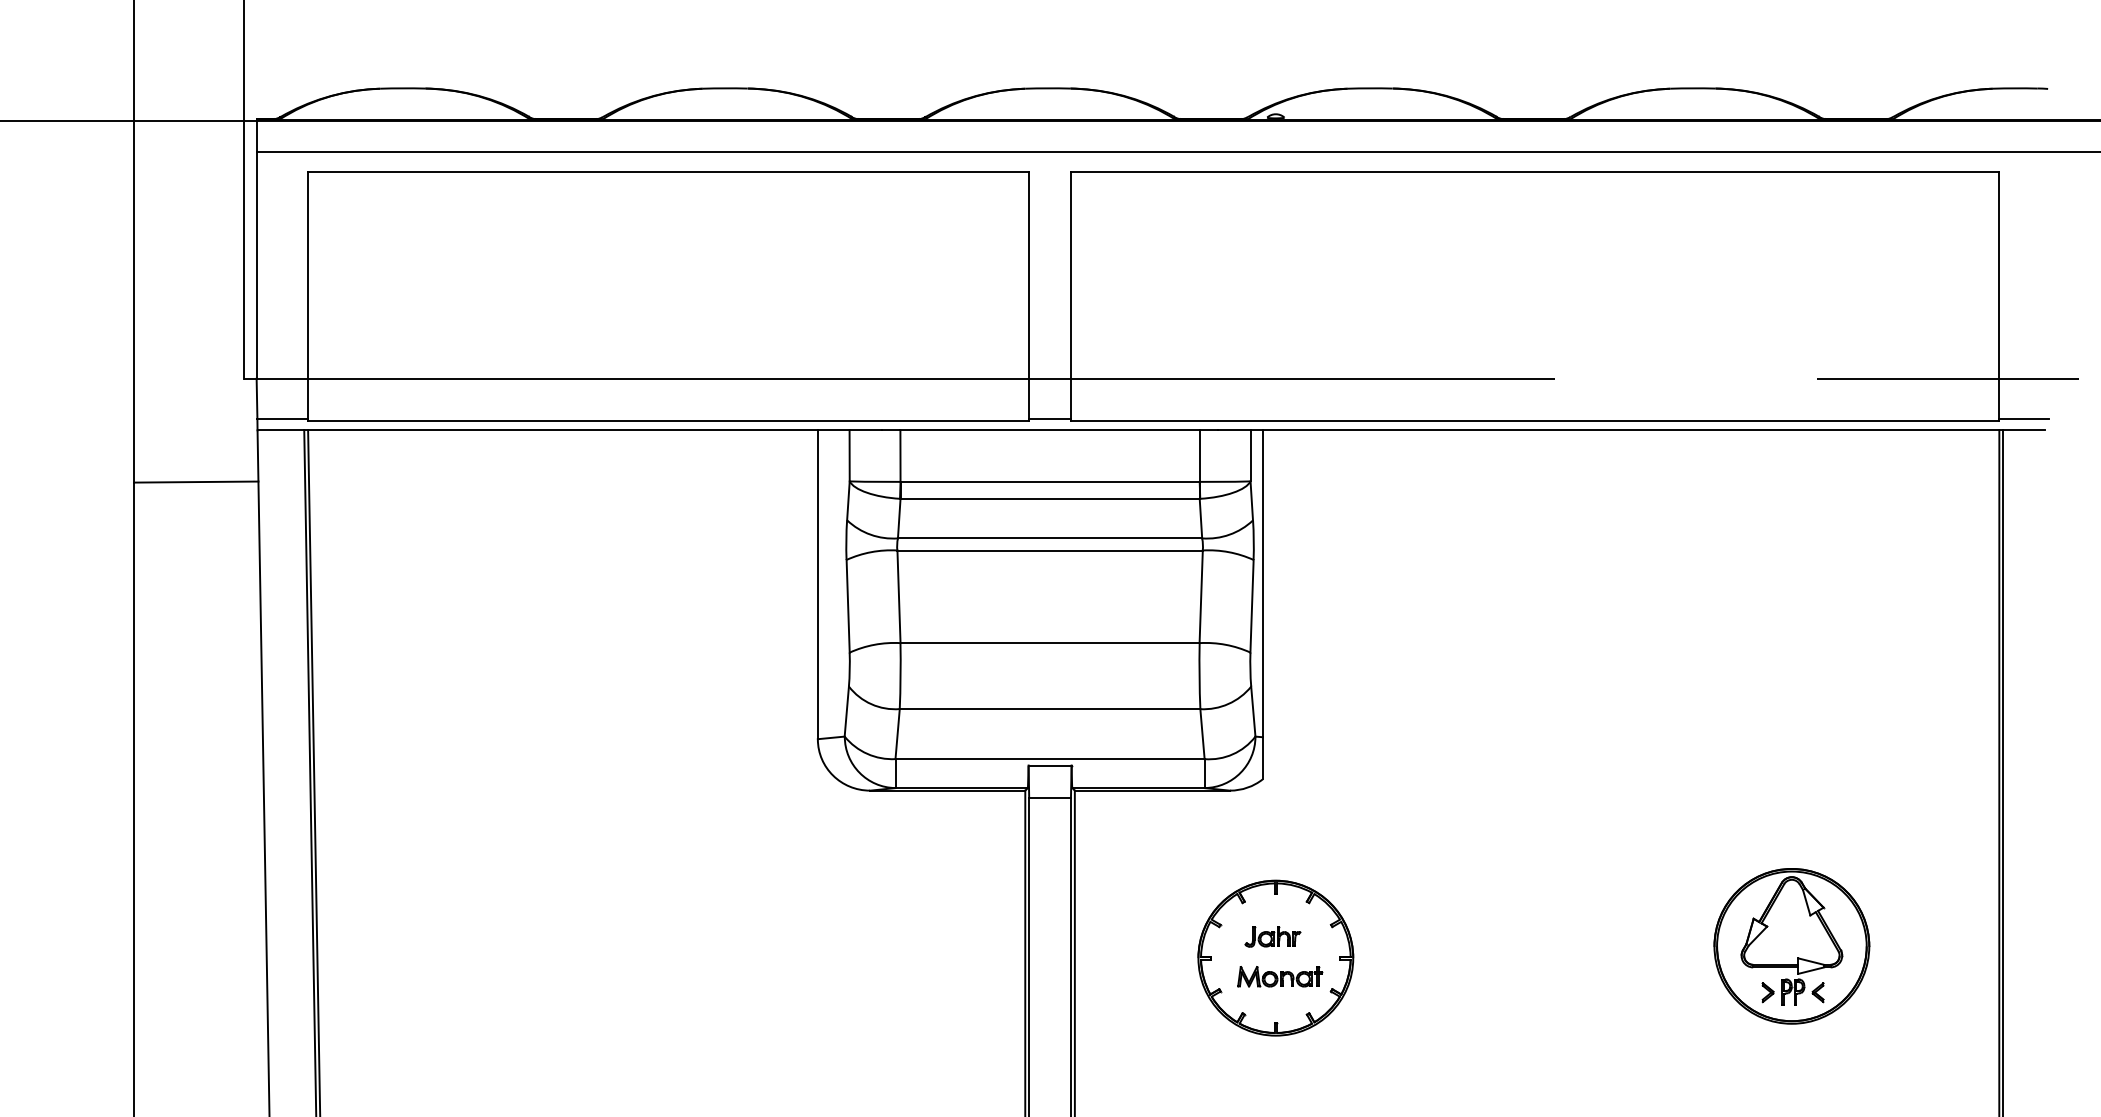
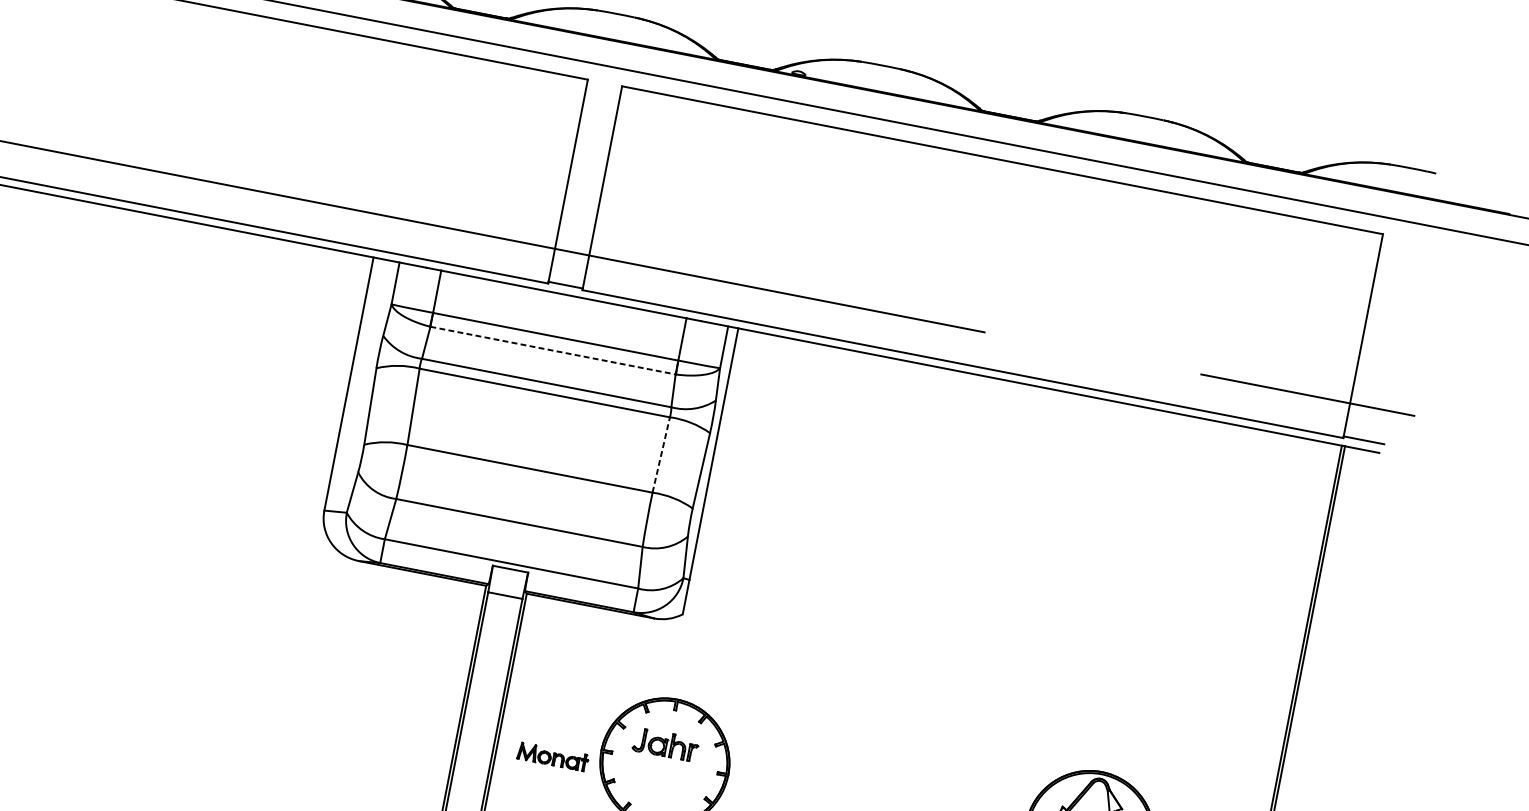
line: (1050, 498) -> (553, 350), solid -> dashed
line: (1201, 596) -> (661, 454), solid -> dashed
part: (1272, 936) -> (665, 744), size x1.4
part: (1280, 976) -> (553, 756), moved

